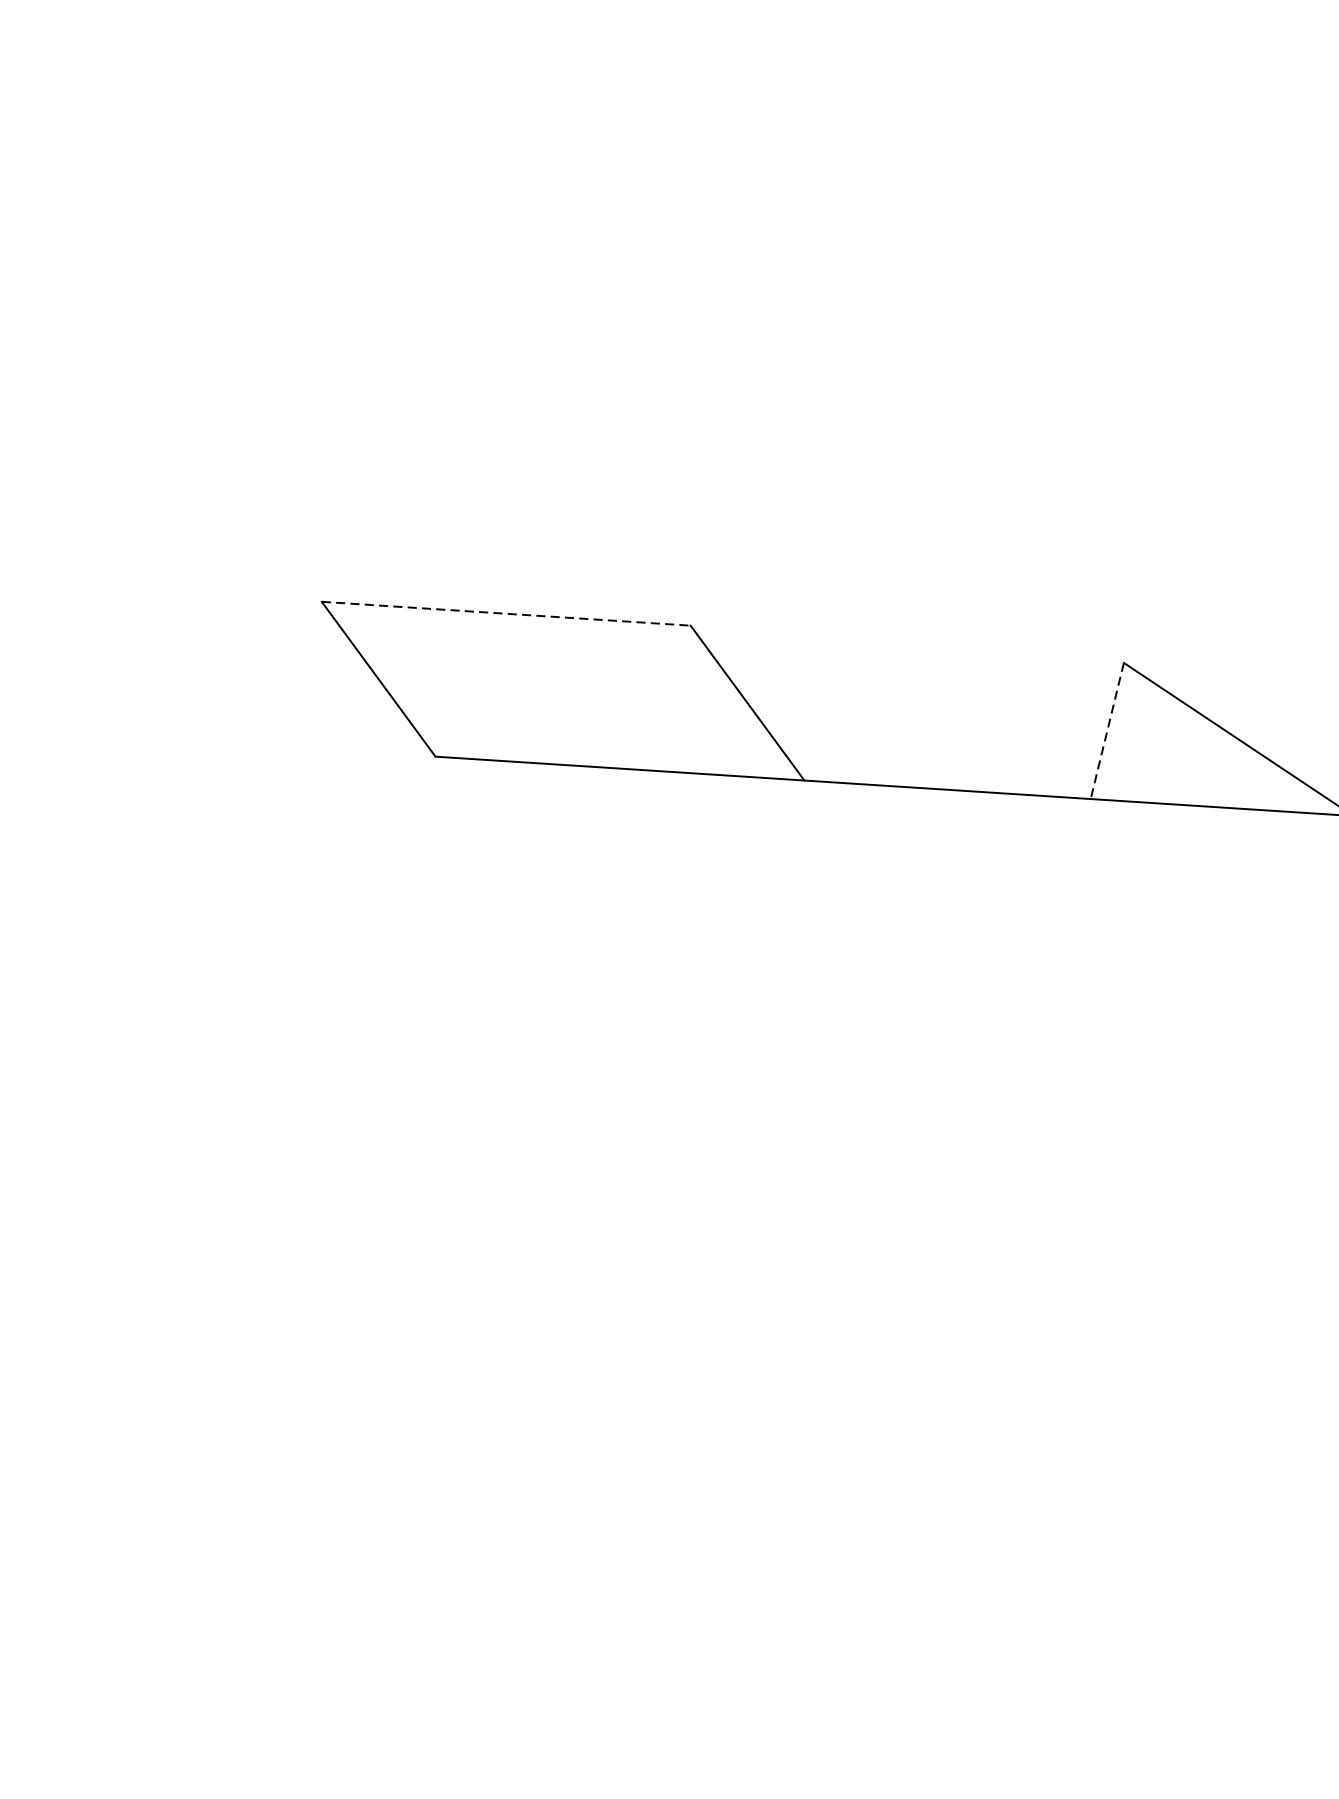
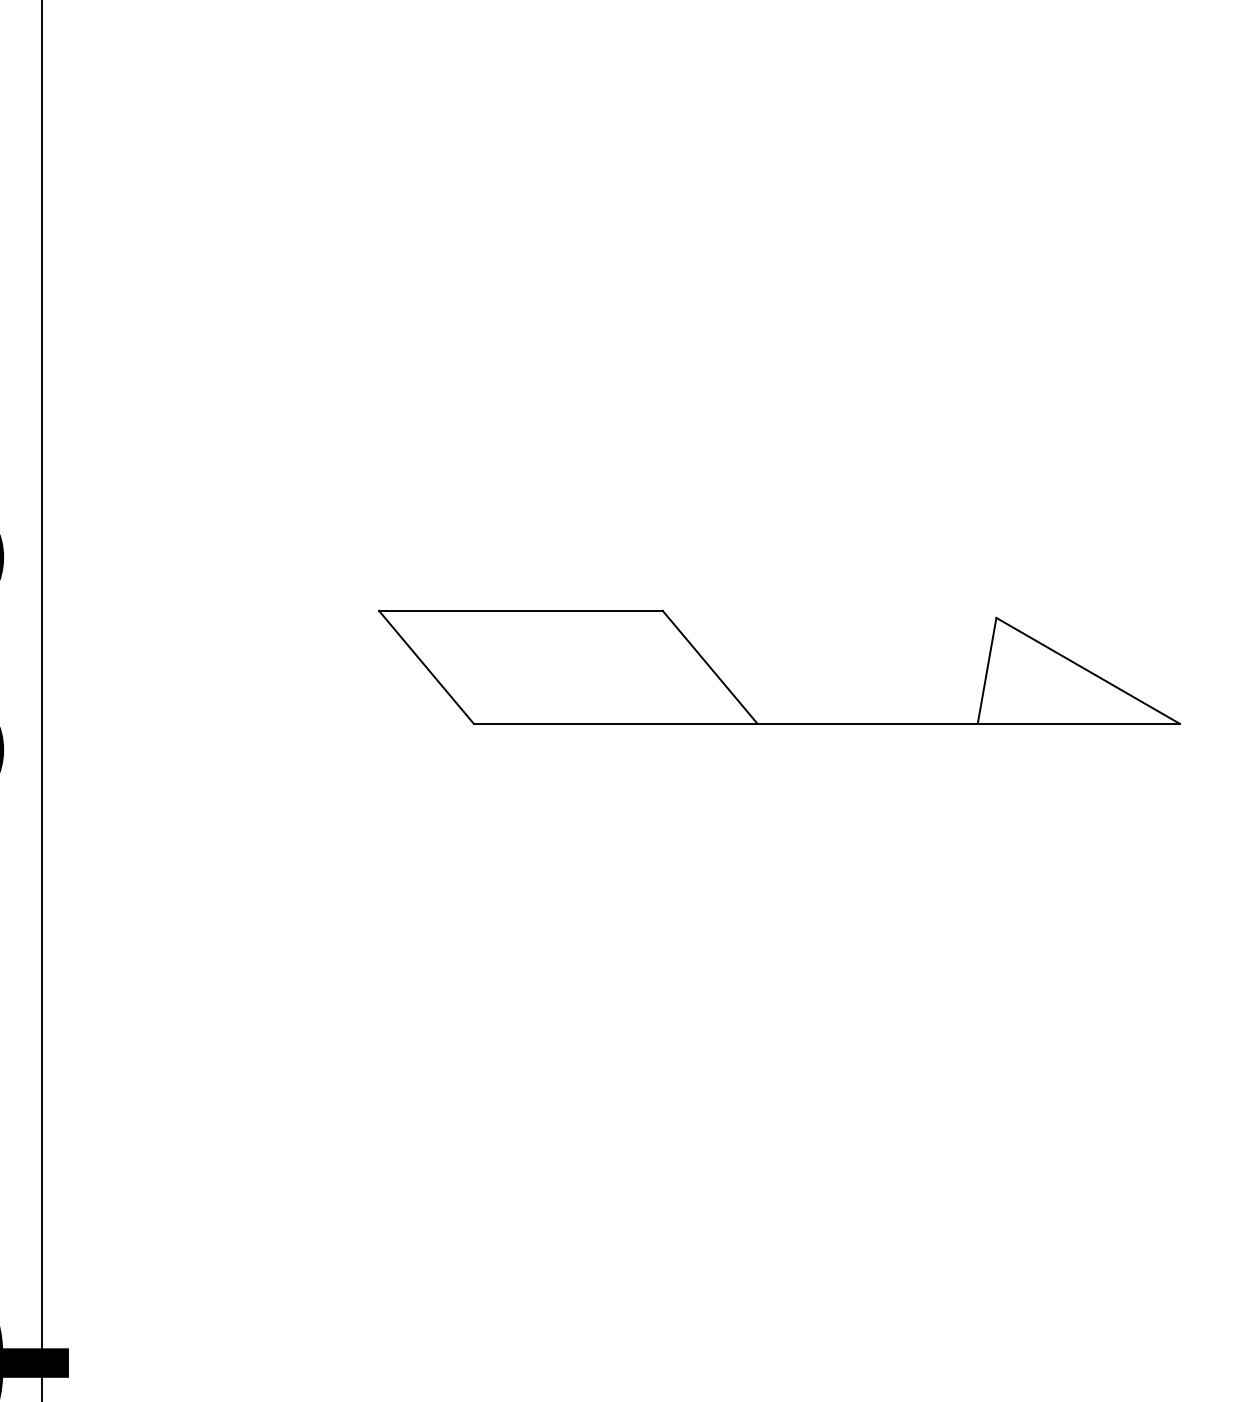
line: (505, 613) -> (520, 610), dashed -> solid
line: (1107, 730) -> (987, 670), dashed -> solid

